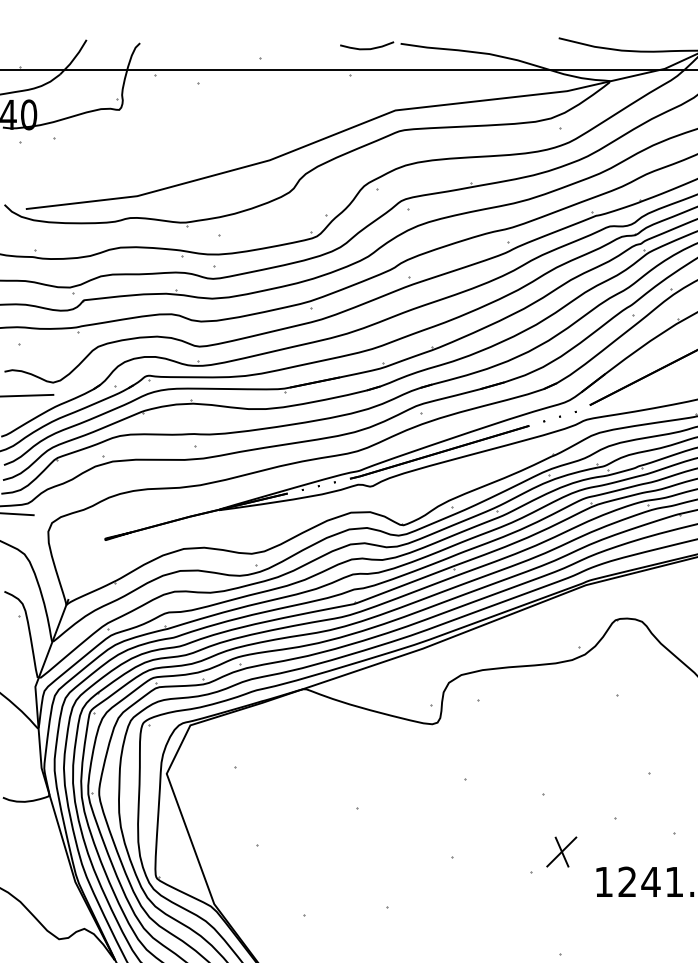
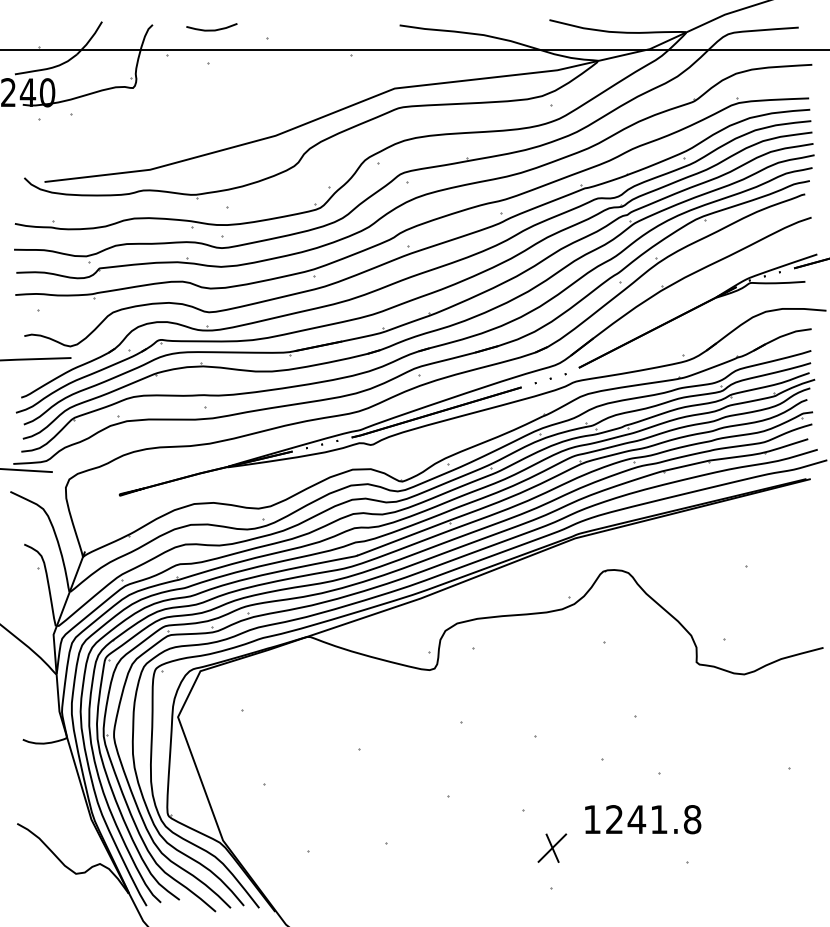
curve: (366, 48) -> (211, 29), moved
part: (561, 851) -> (552, 847), moved

